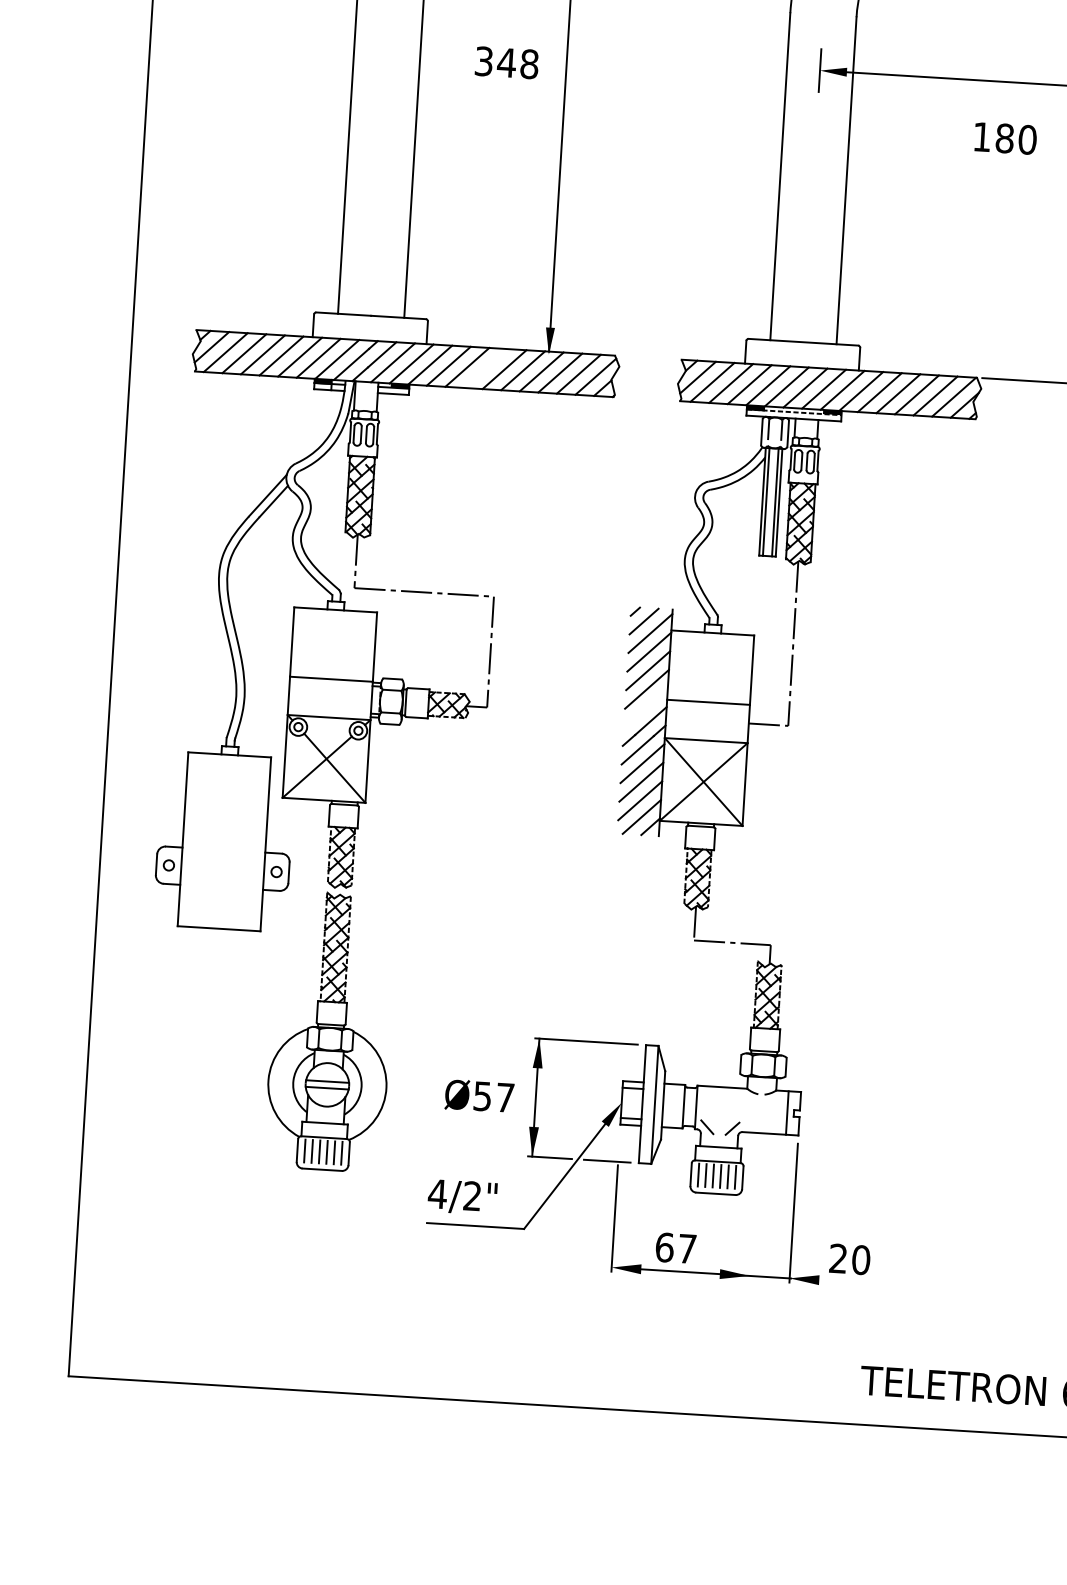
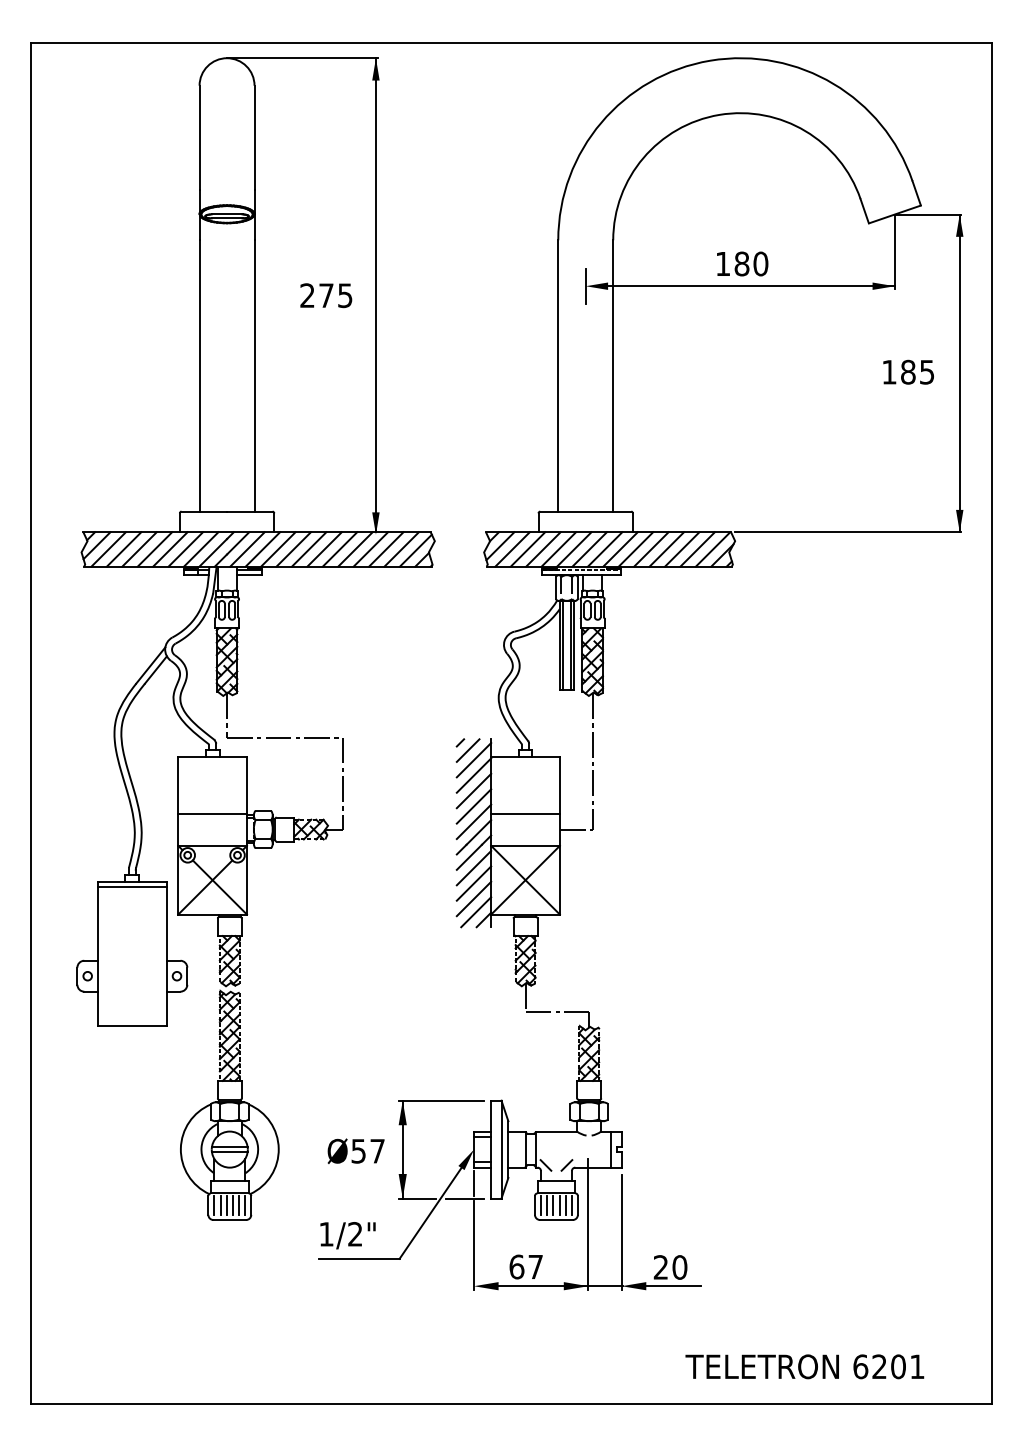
text: (506, 62) -> (326, 295), 348 -> 275
text: (1005, 137) -> (742, 263), moved
line: (485, 368) -> (324, 549), added
line: (645, 707) -> (473, 821), added
line: (229, 761) -> (132, 887), added
line: (619, 1143) -> (474, 1183), added
text: (437, 1194) -> (326, 1234), 4/2" -> 1/2"
line: (754, 1200) -> (588, 1223), added
line: (848, 1282) -> (670, 1286), added

